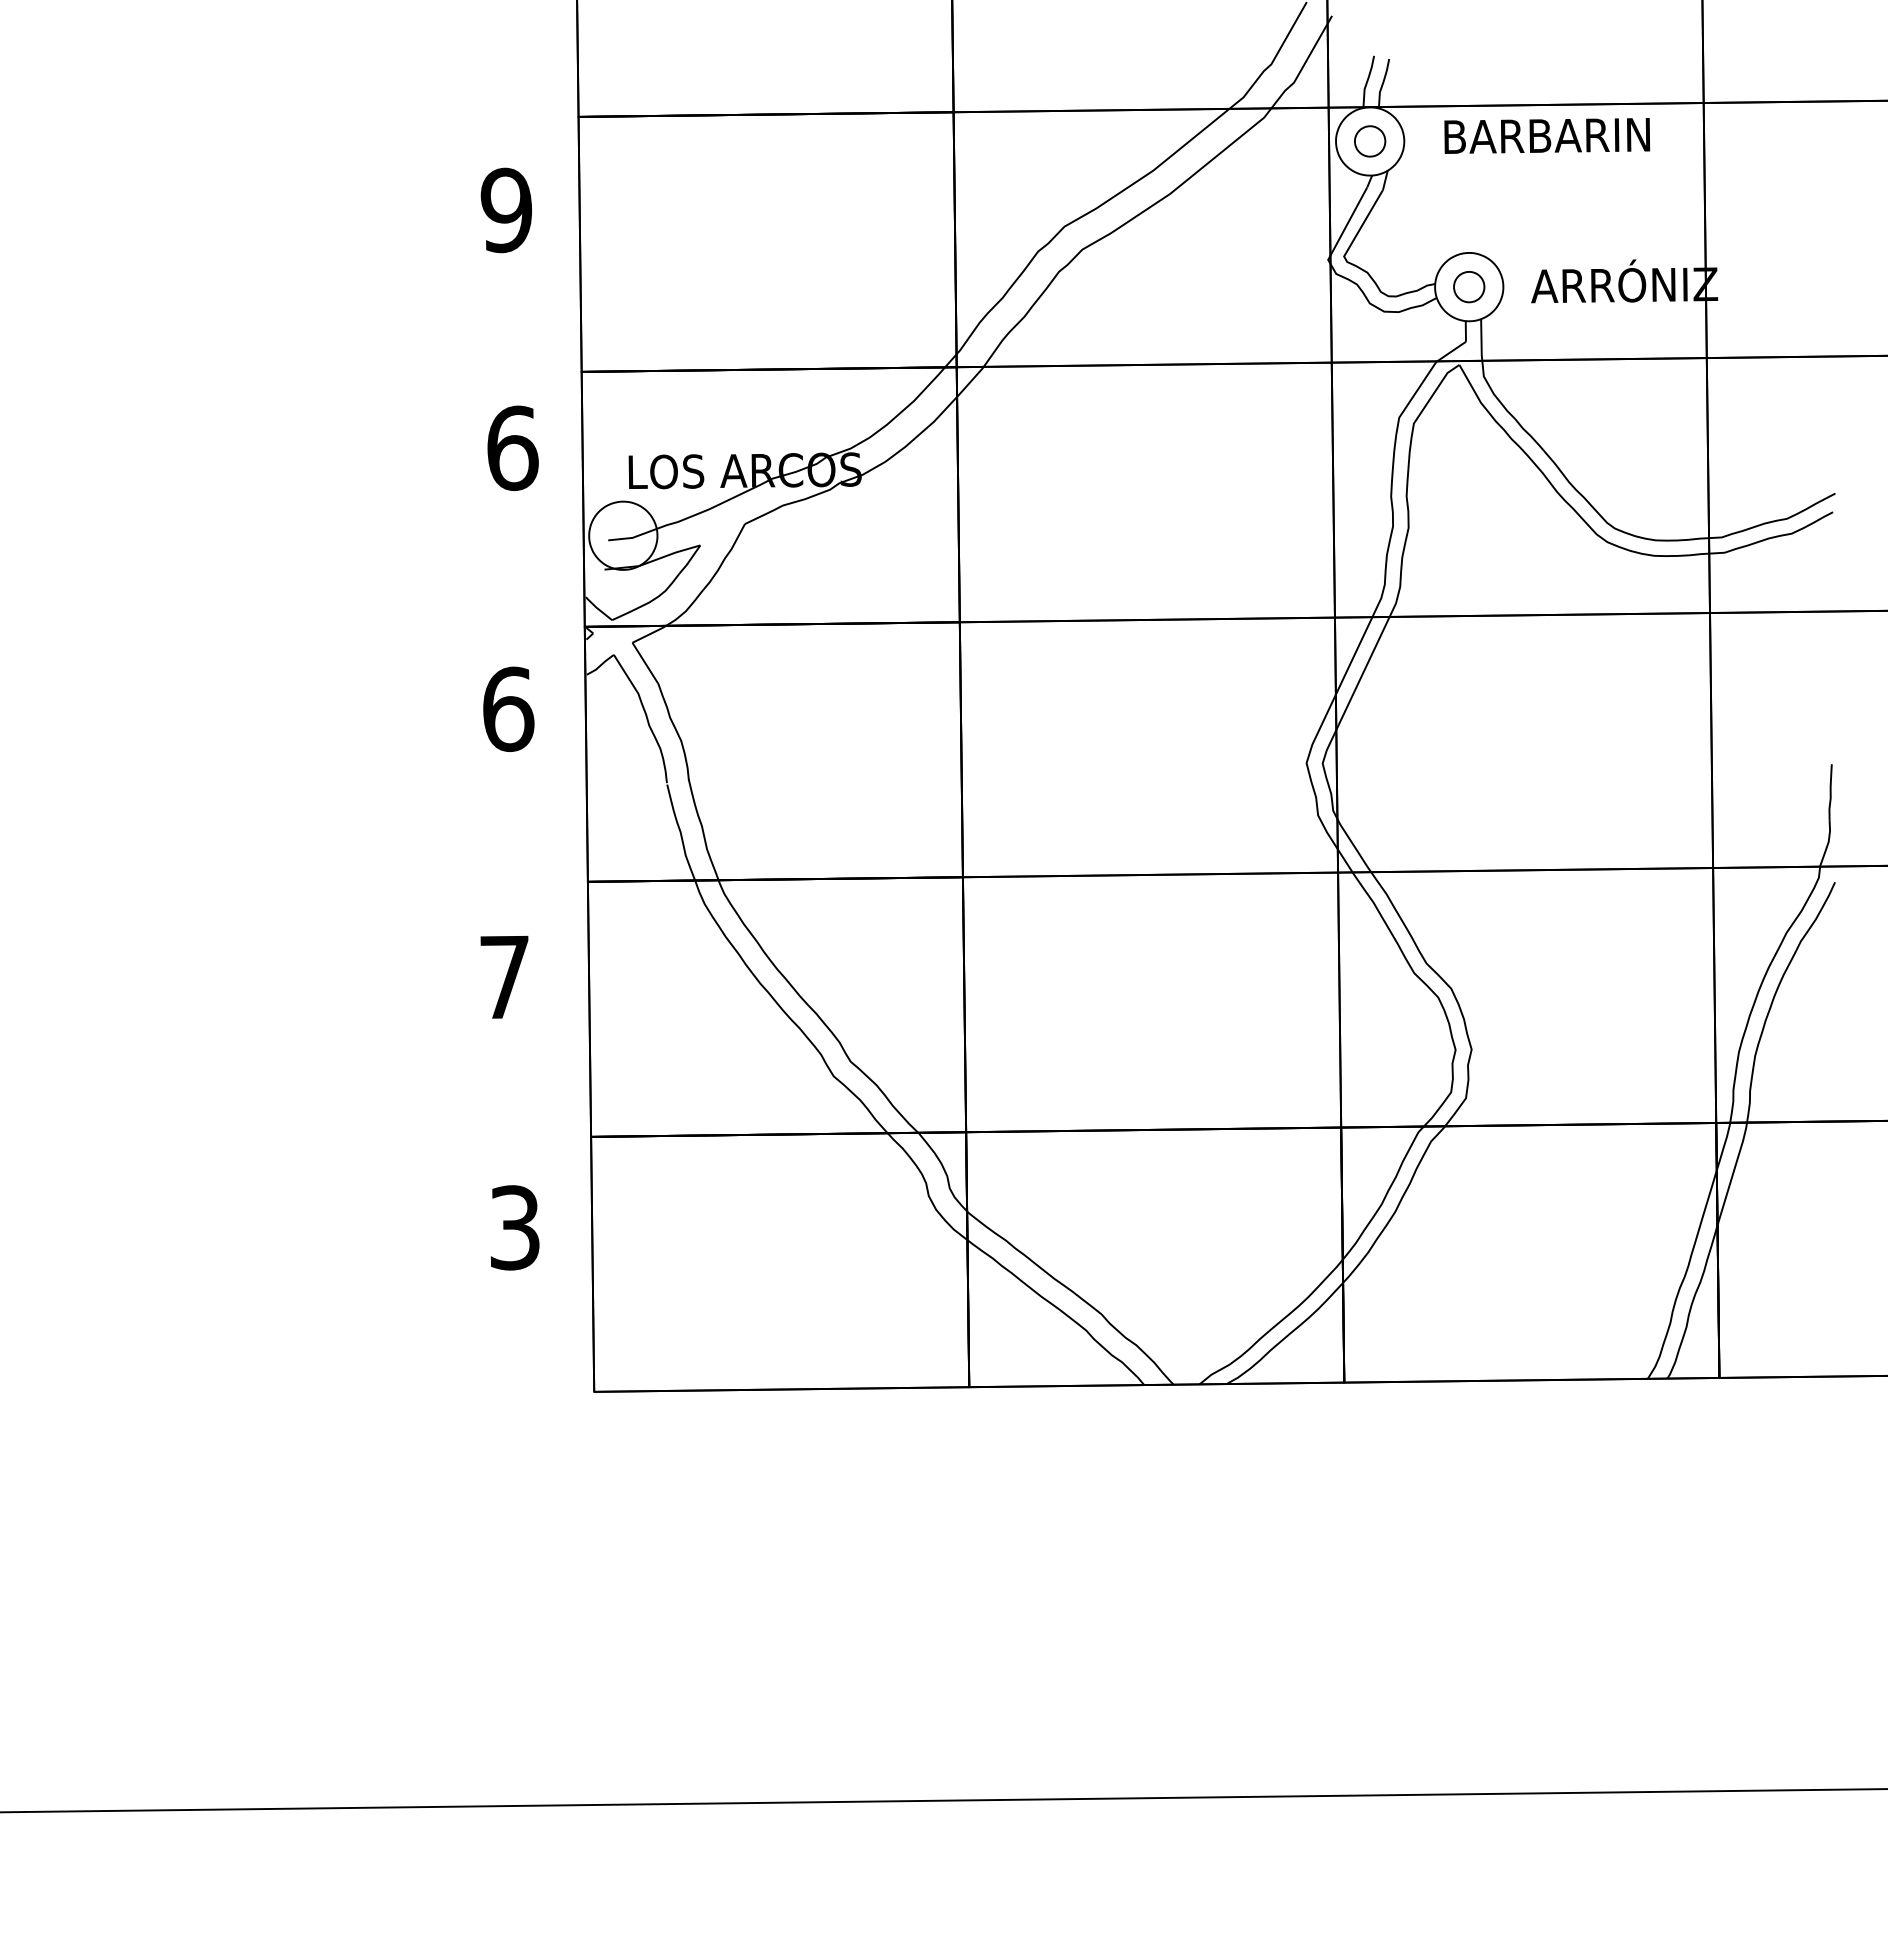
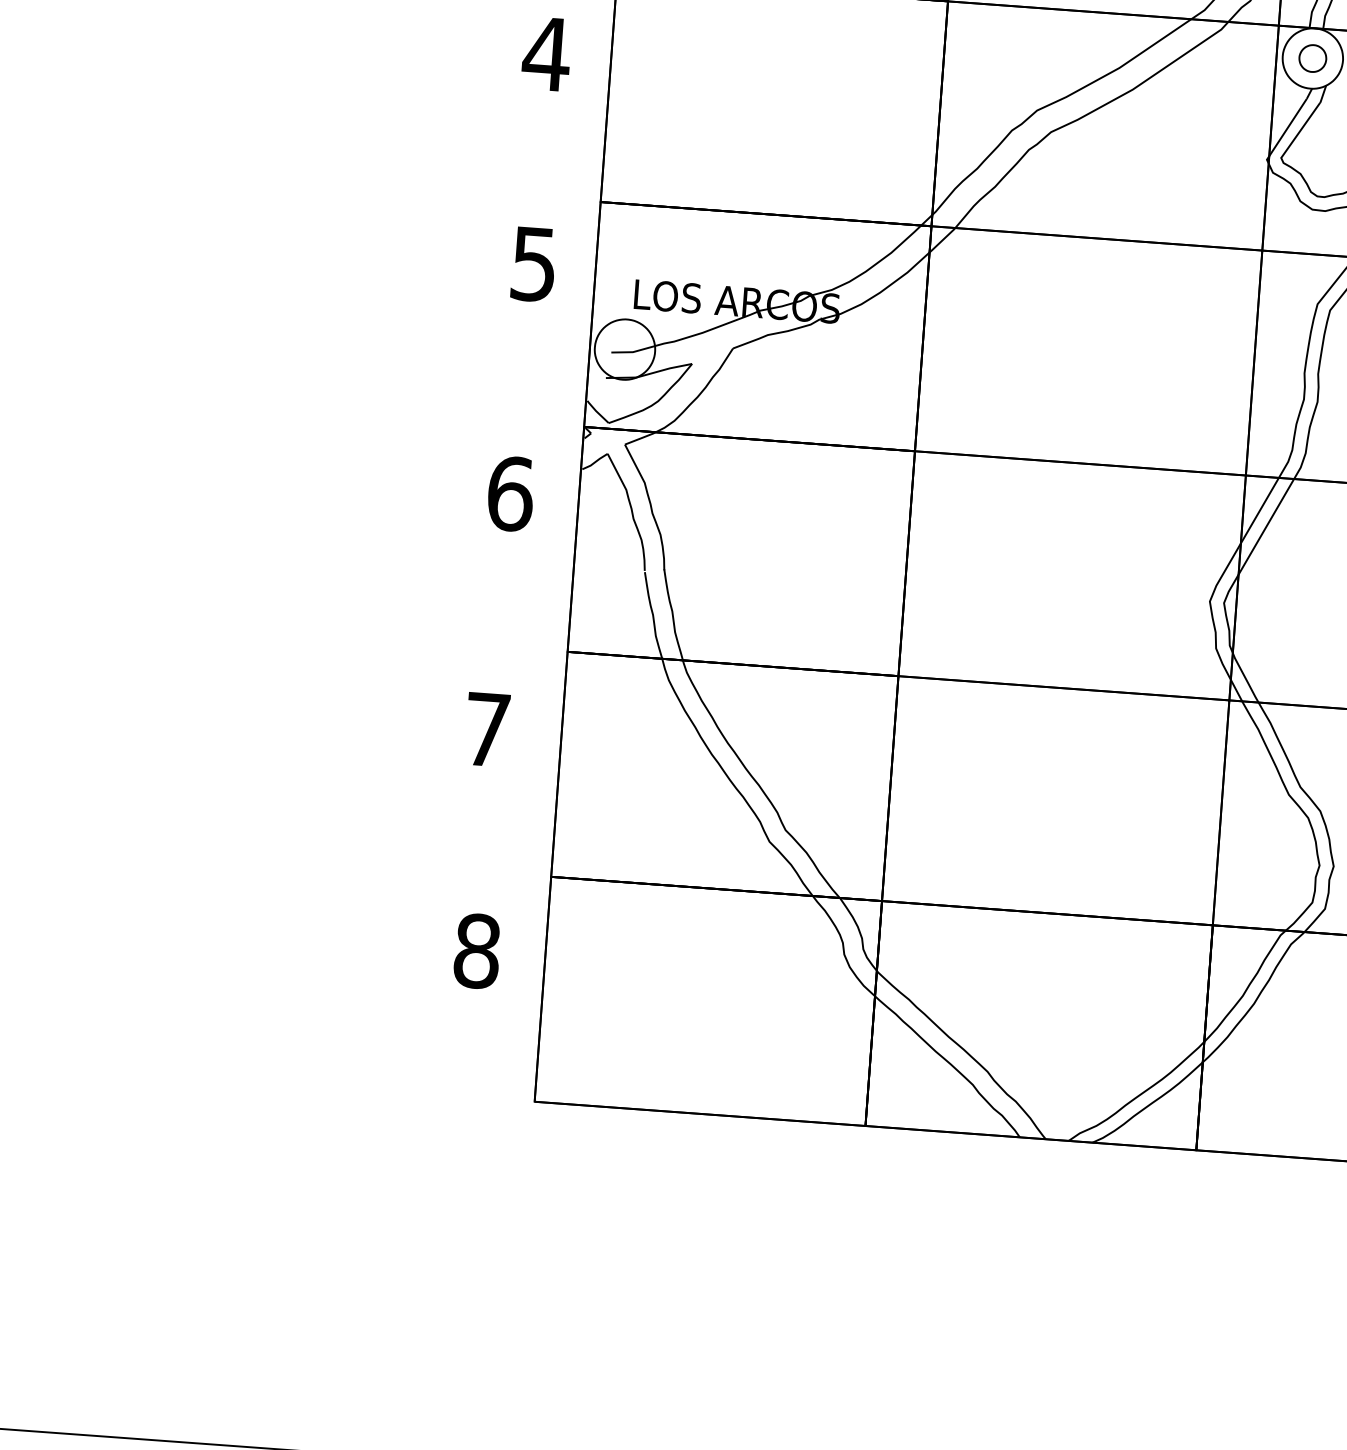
text: (506, 210) -> (546, 54), 9 -> 4
text: (512, 448) -> (533, 264), 6 -> 5
text: (515, 1227) -> (477, 950), 3 -> 8

